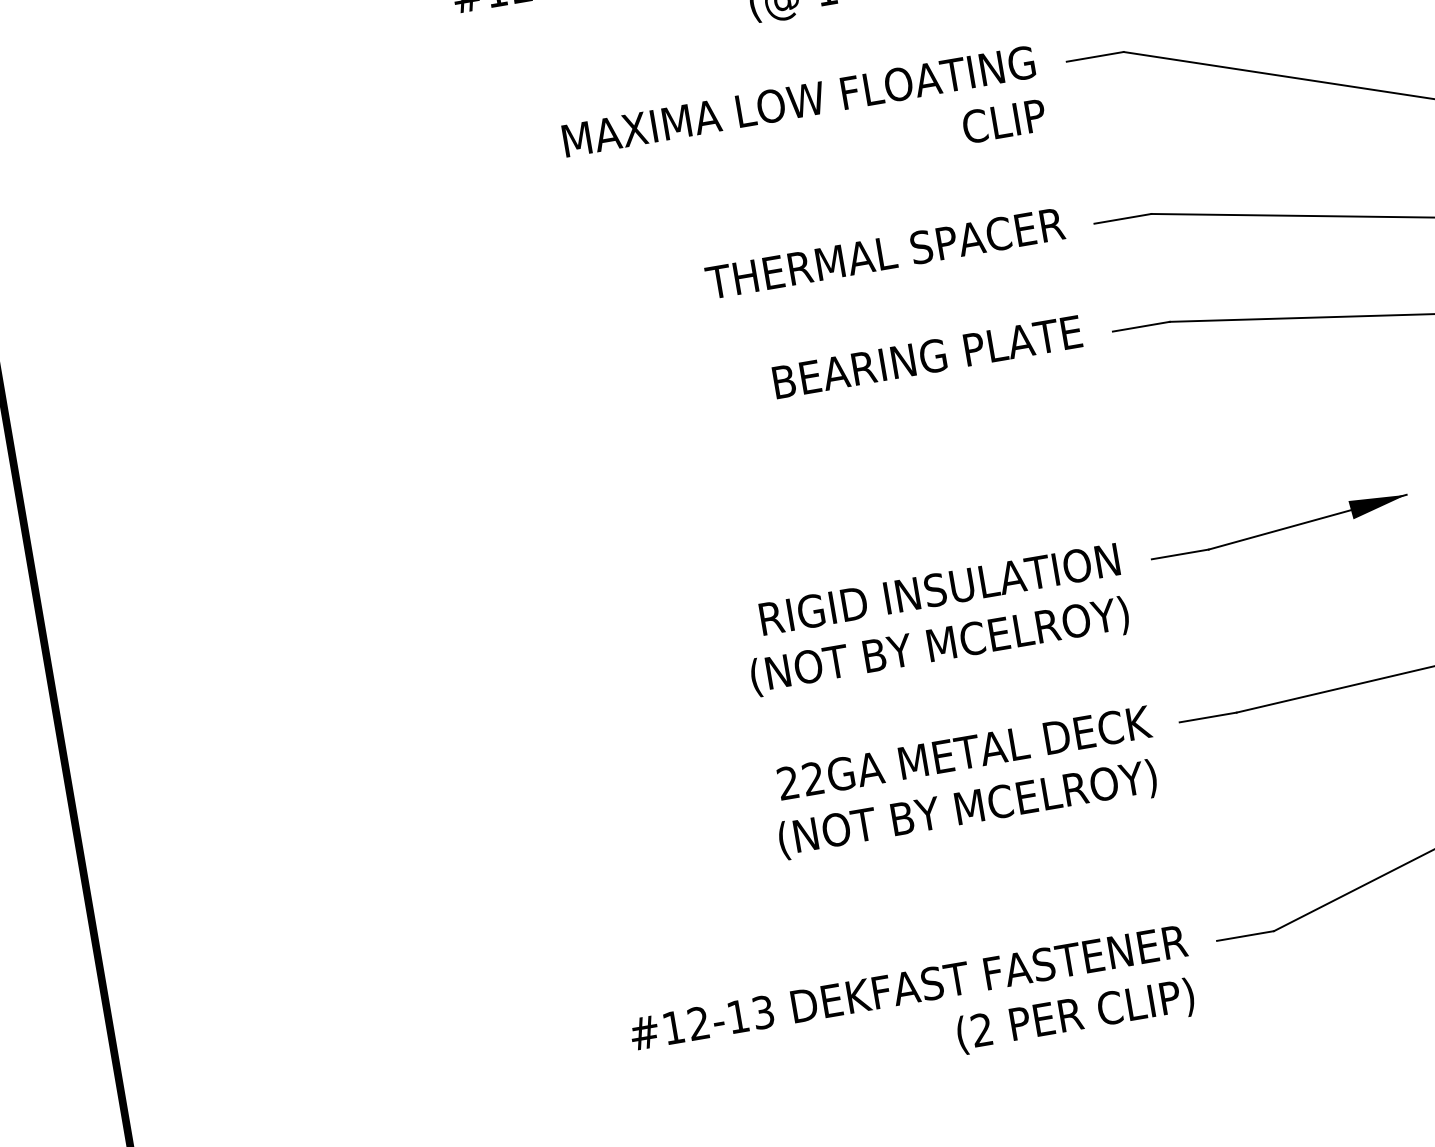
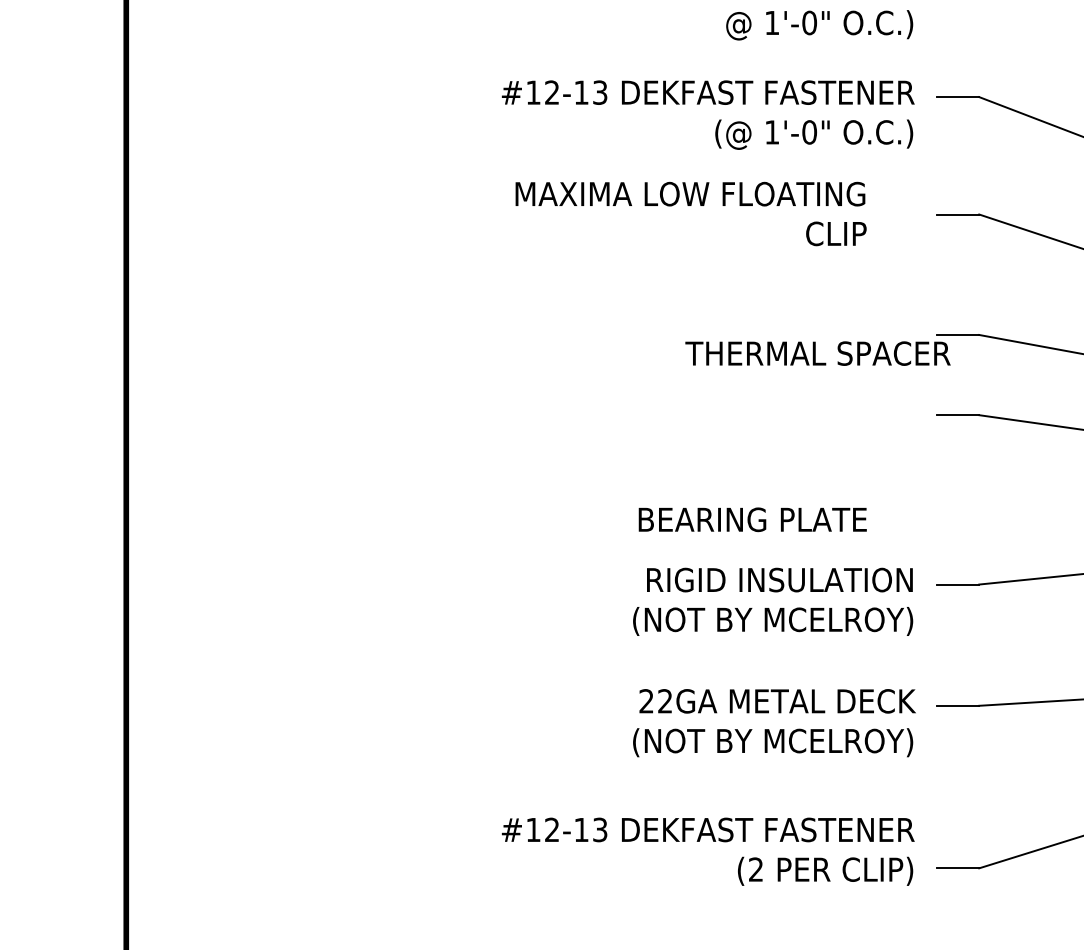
text: (803, 127) -> (690, 213), moved
text: (884, 253) -> (817, 353), moved
text: (927, 356) -> (752, 519), moved
text: (912, 1016) -> (707, 851), moved

